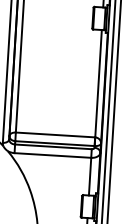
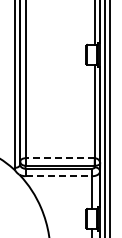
line: (55, 135) -> (60, 158), solid -> dashed
line: (53, 155) -> (59, 176), solid -> dashed

